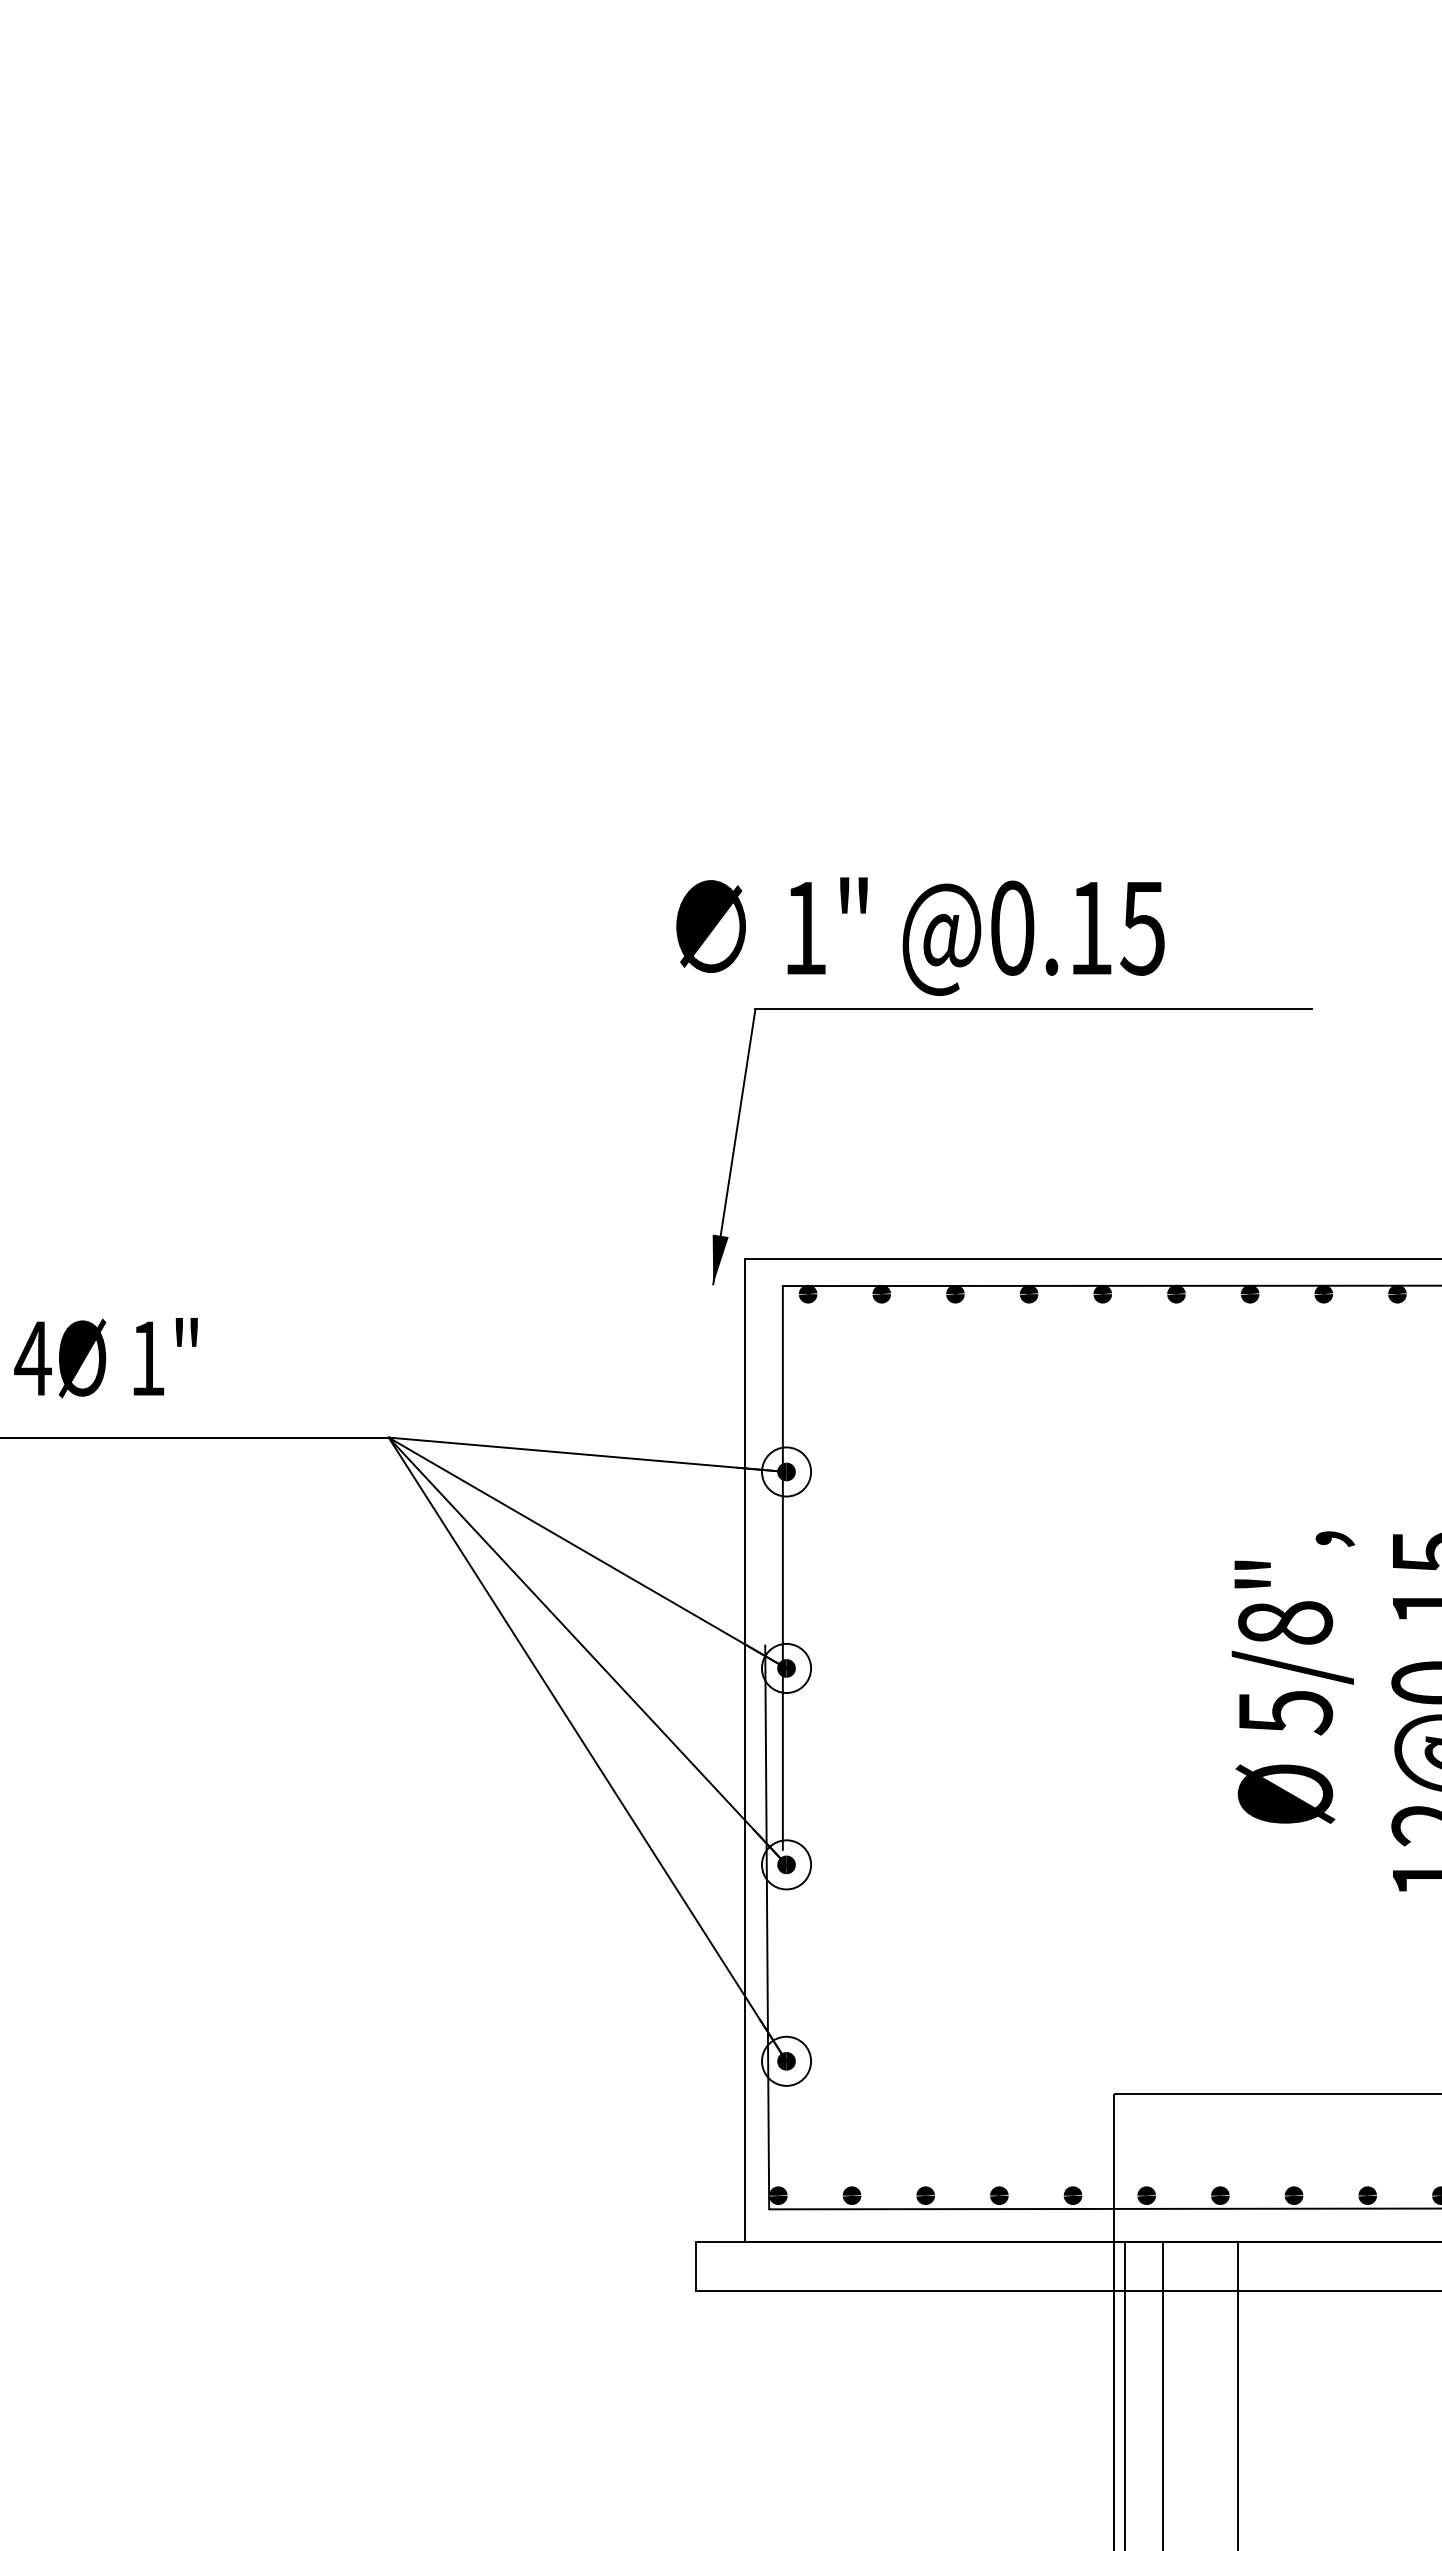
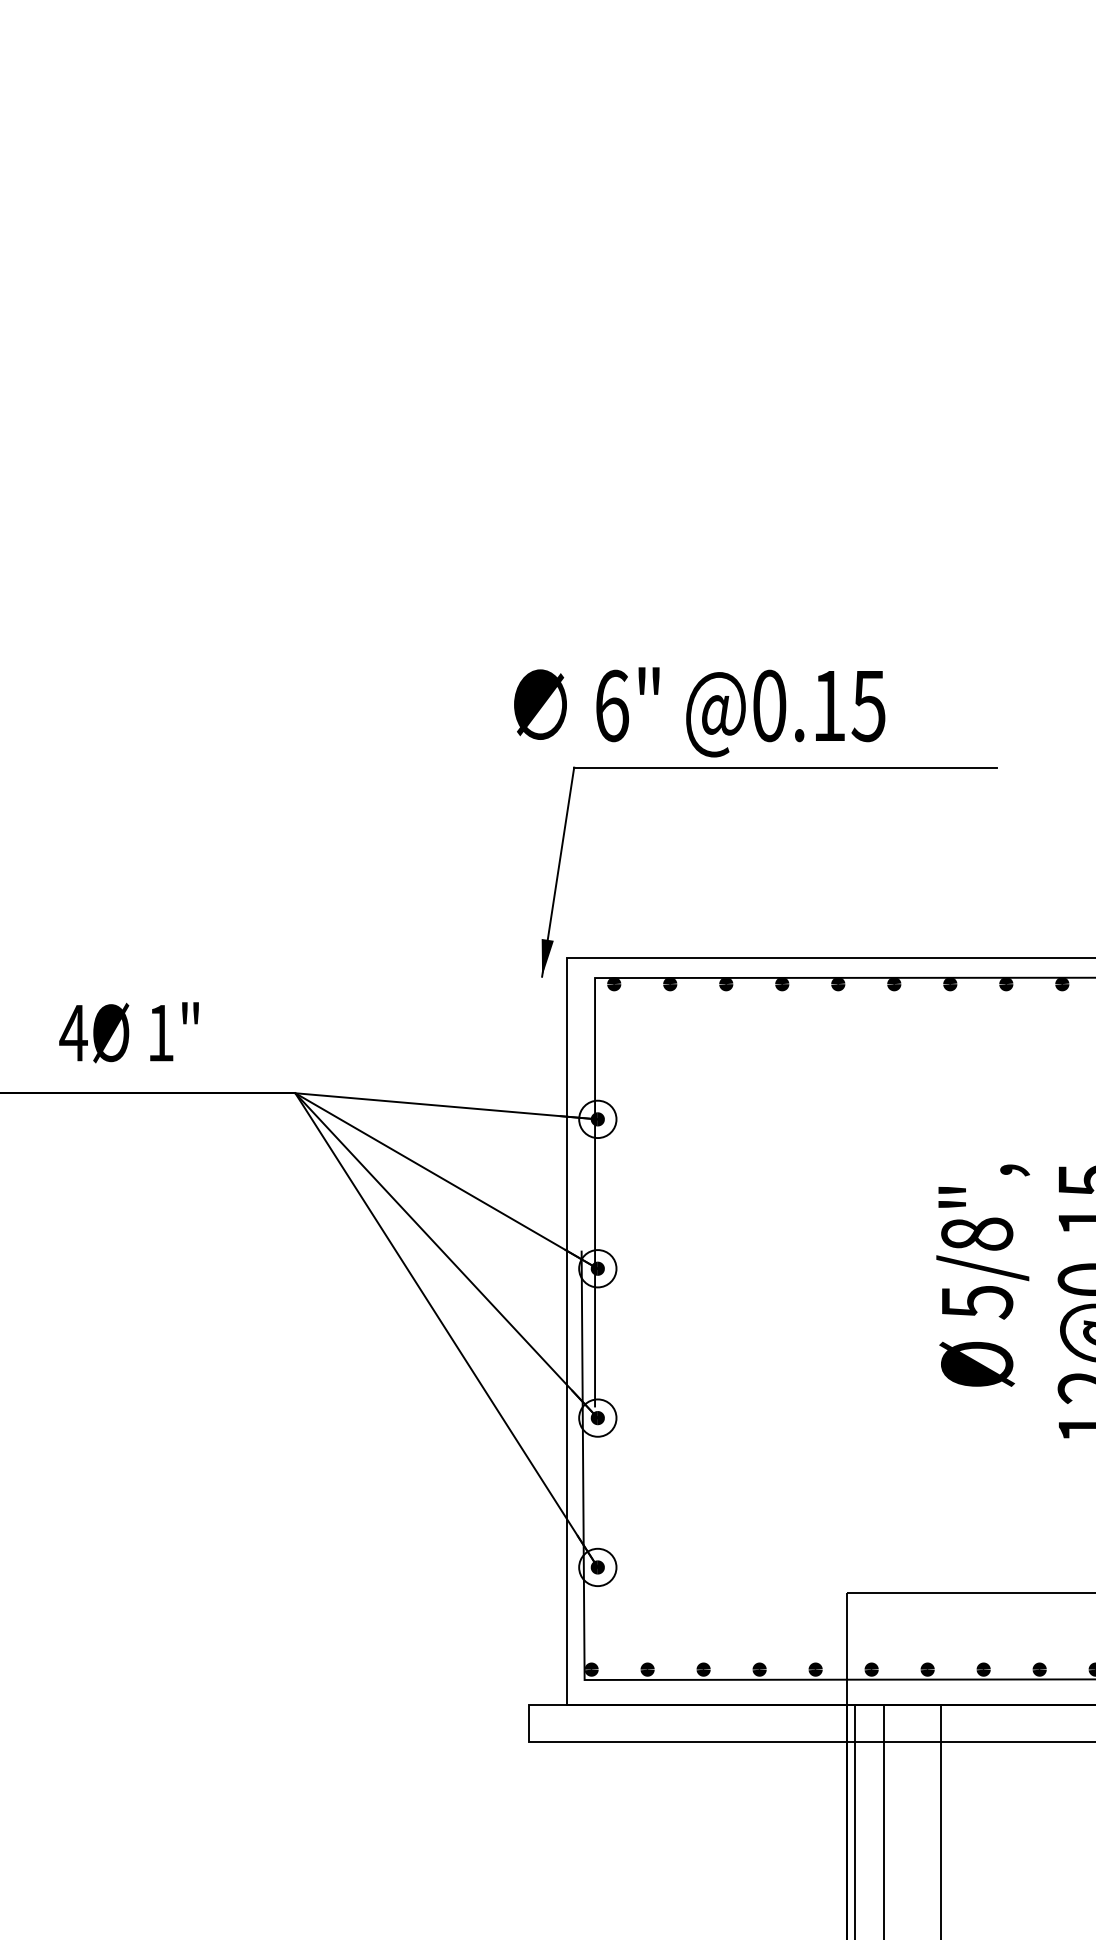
text: (805, 927) -> (612, 705), 1" -> 6"
text: (105, 1358) -> (128, 1033), moved

